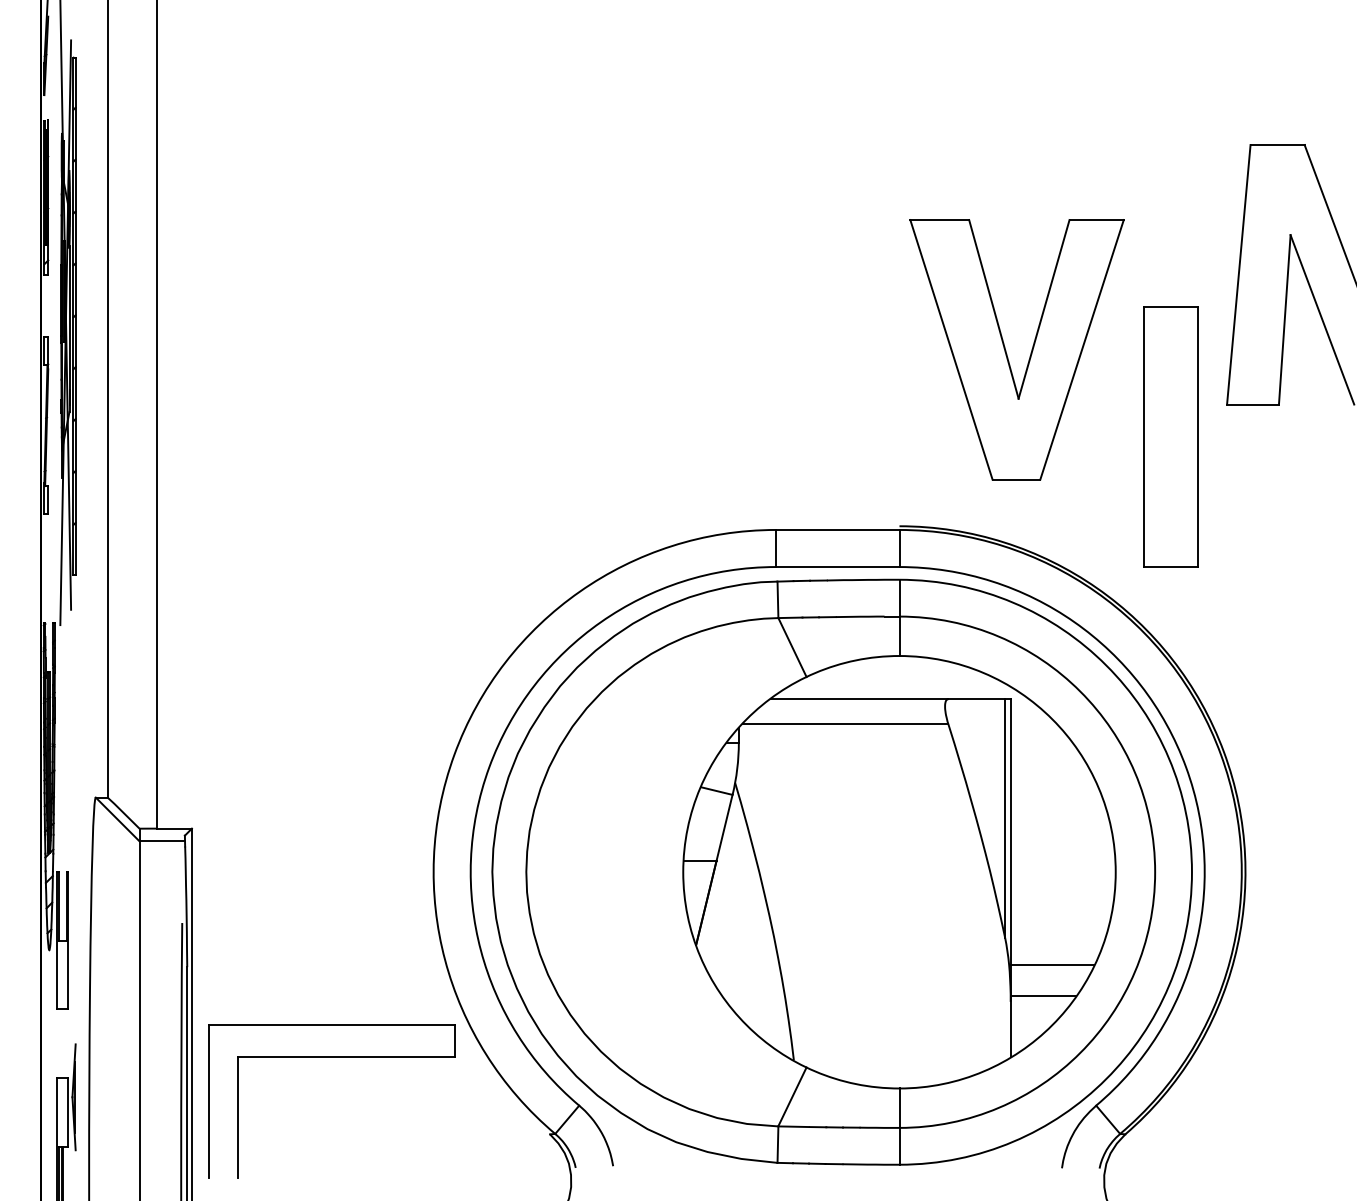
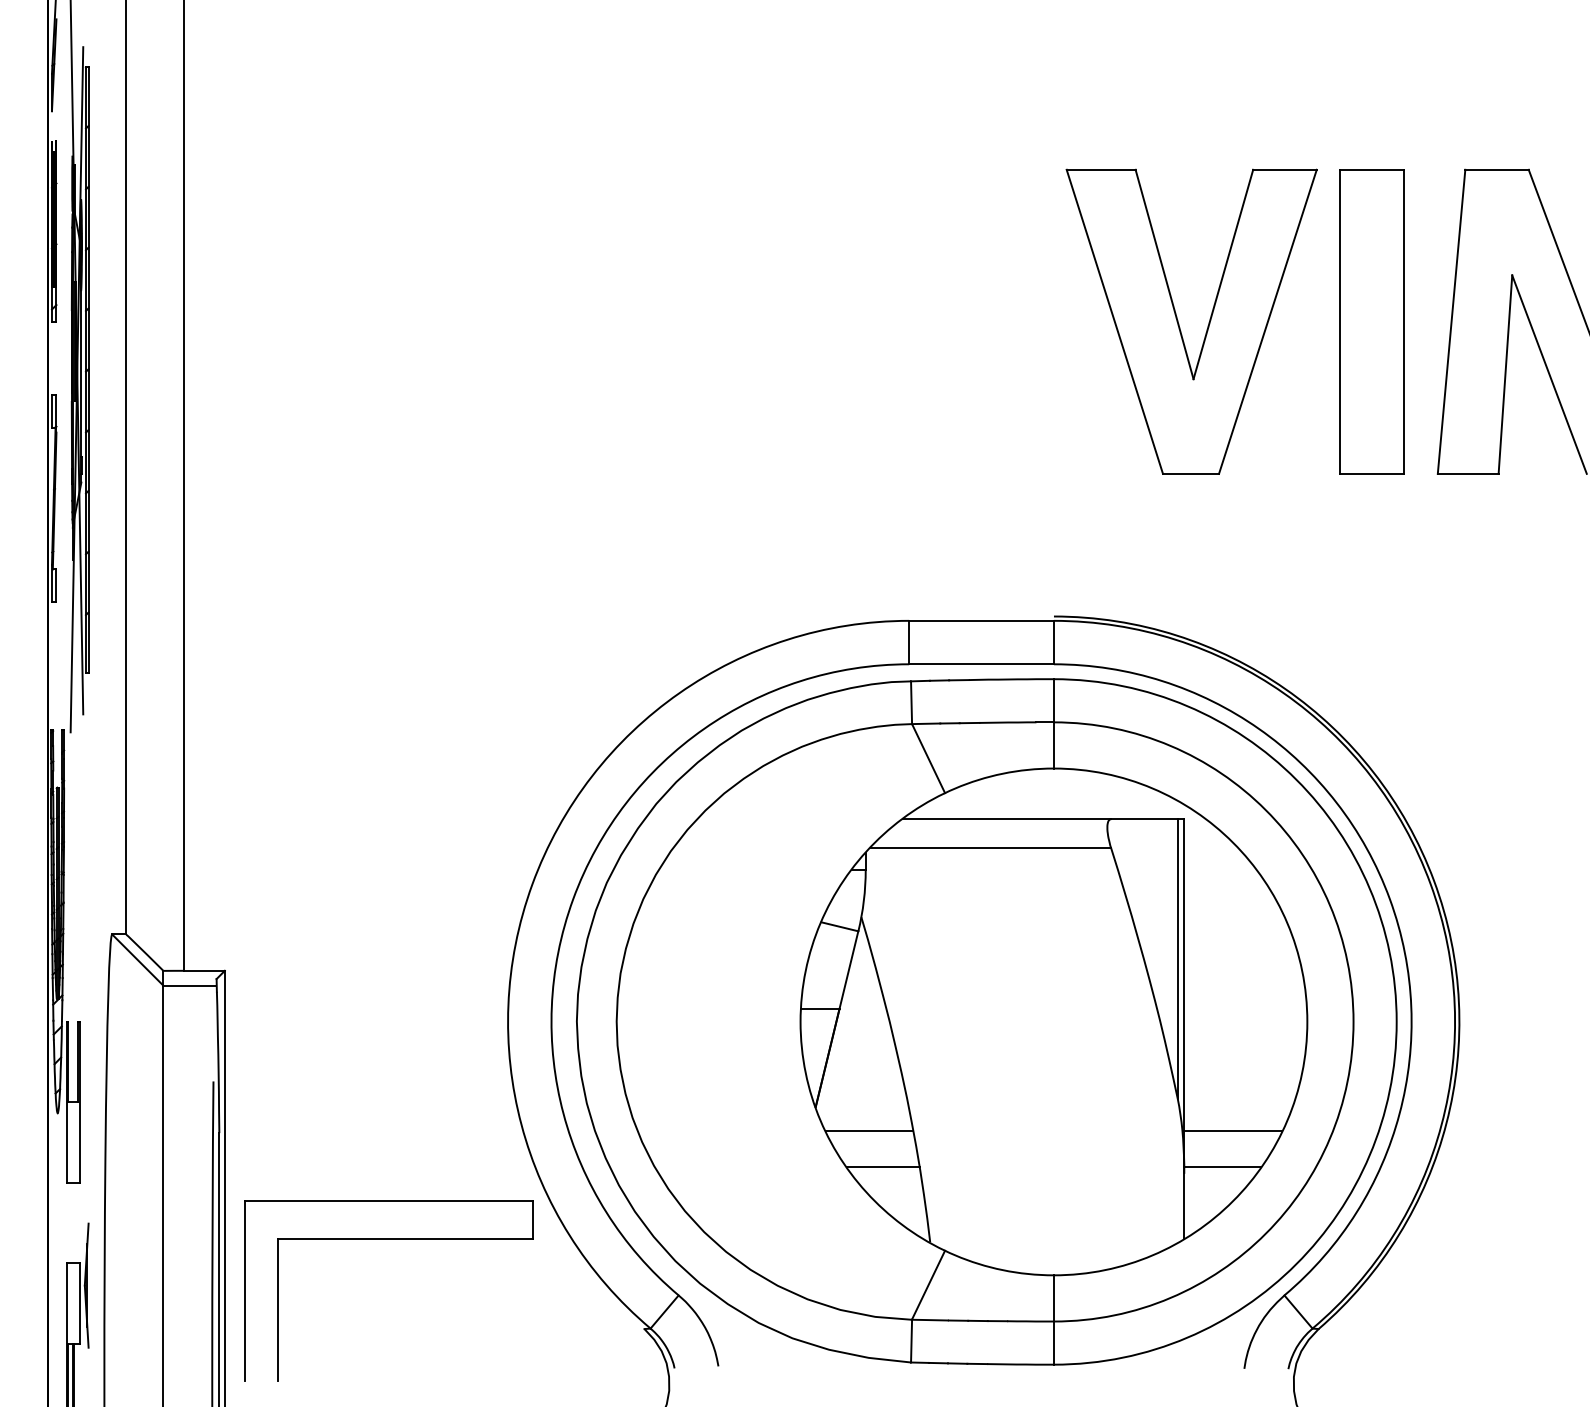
part: (1006, 350) -> (1179, 322), moved
part: (1170, 436) -> (1371, 321), moved
line: (741, 964) -> (868, 1130), added
line: (753, 995) -> (882, 1166), added

